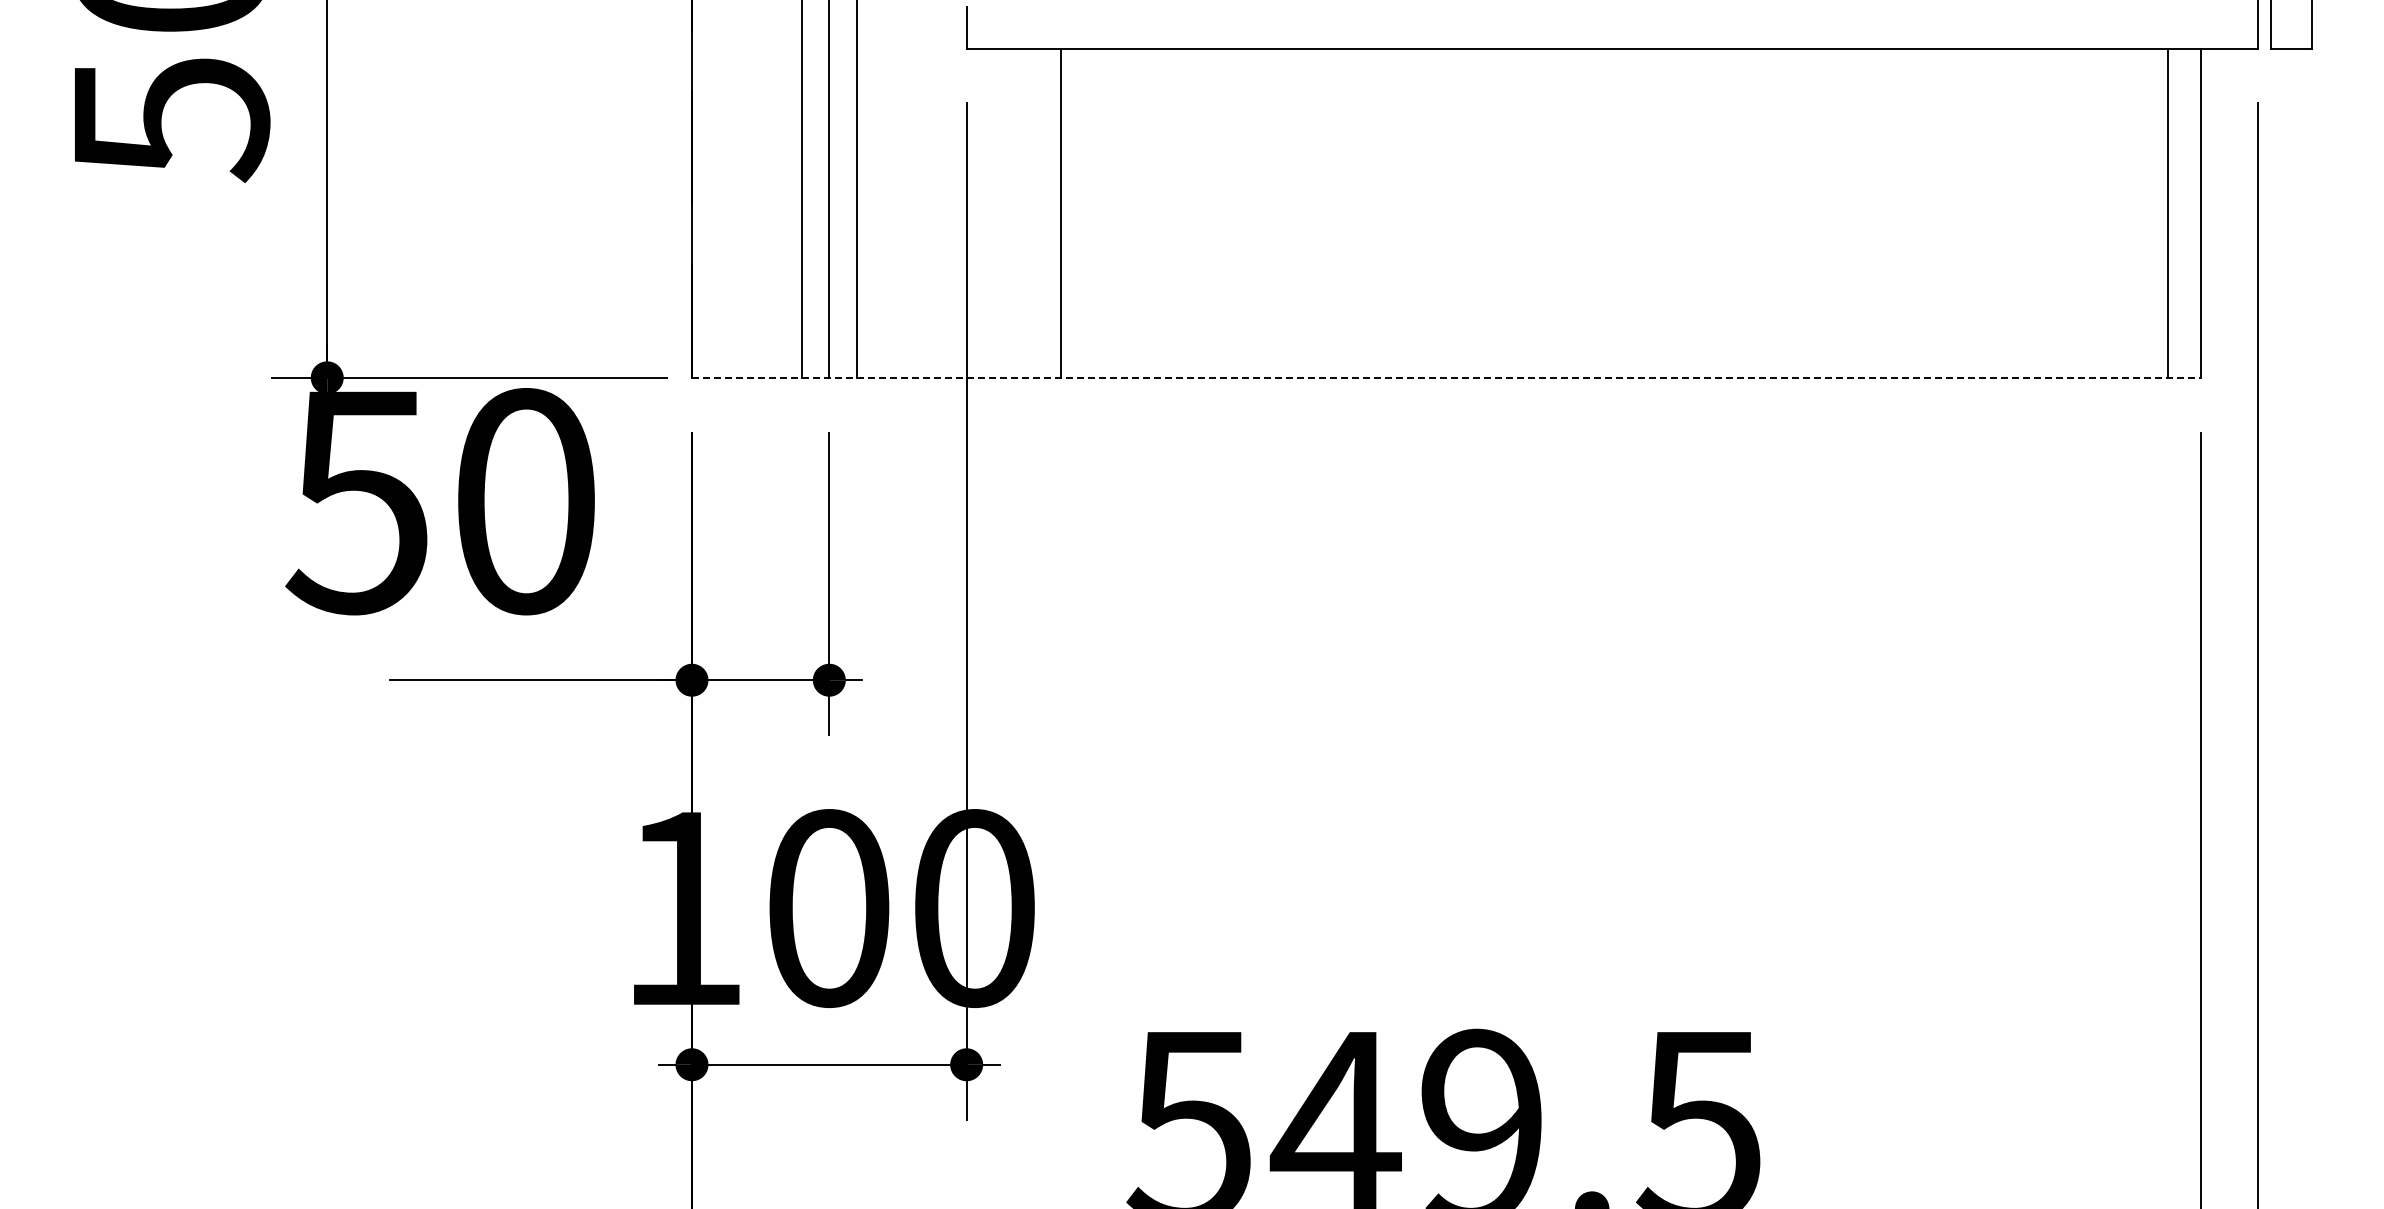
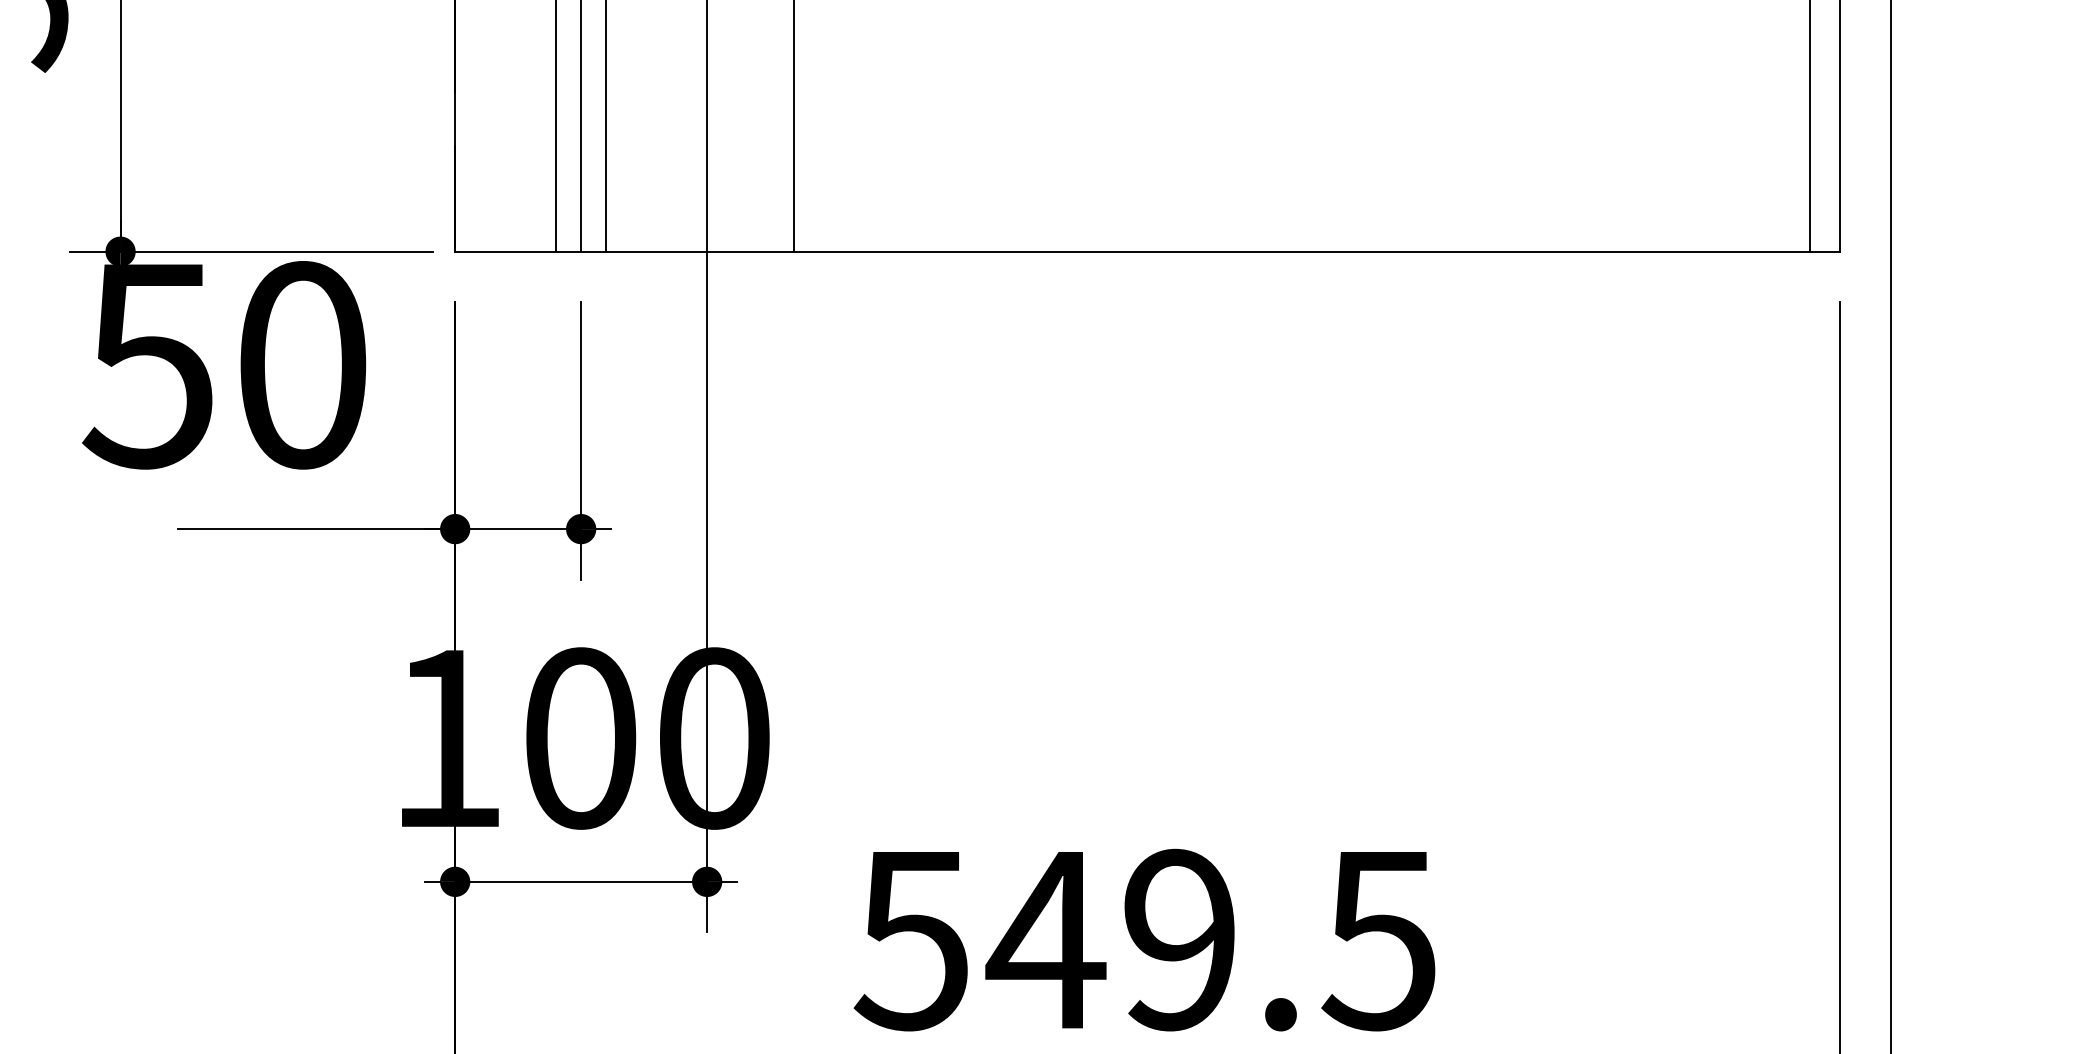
line: (1446, 378) -> (1147, 252), dashed -> solid

